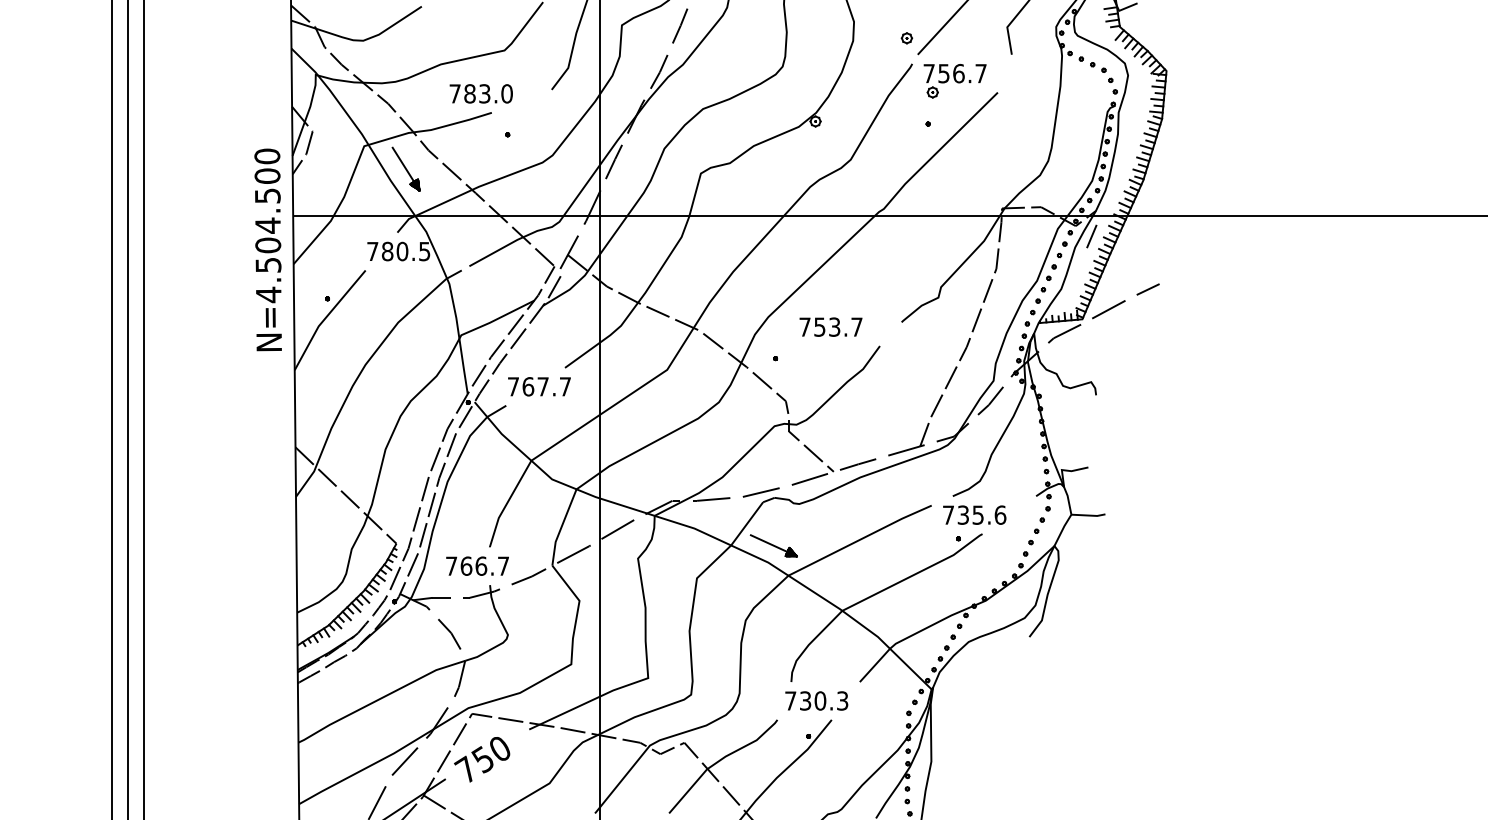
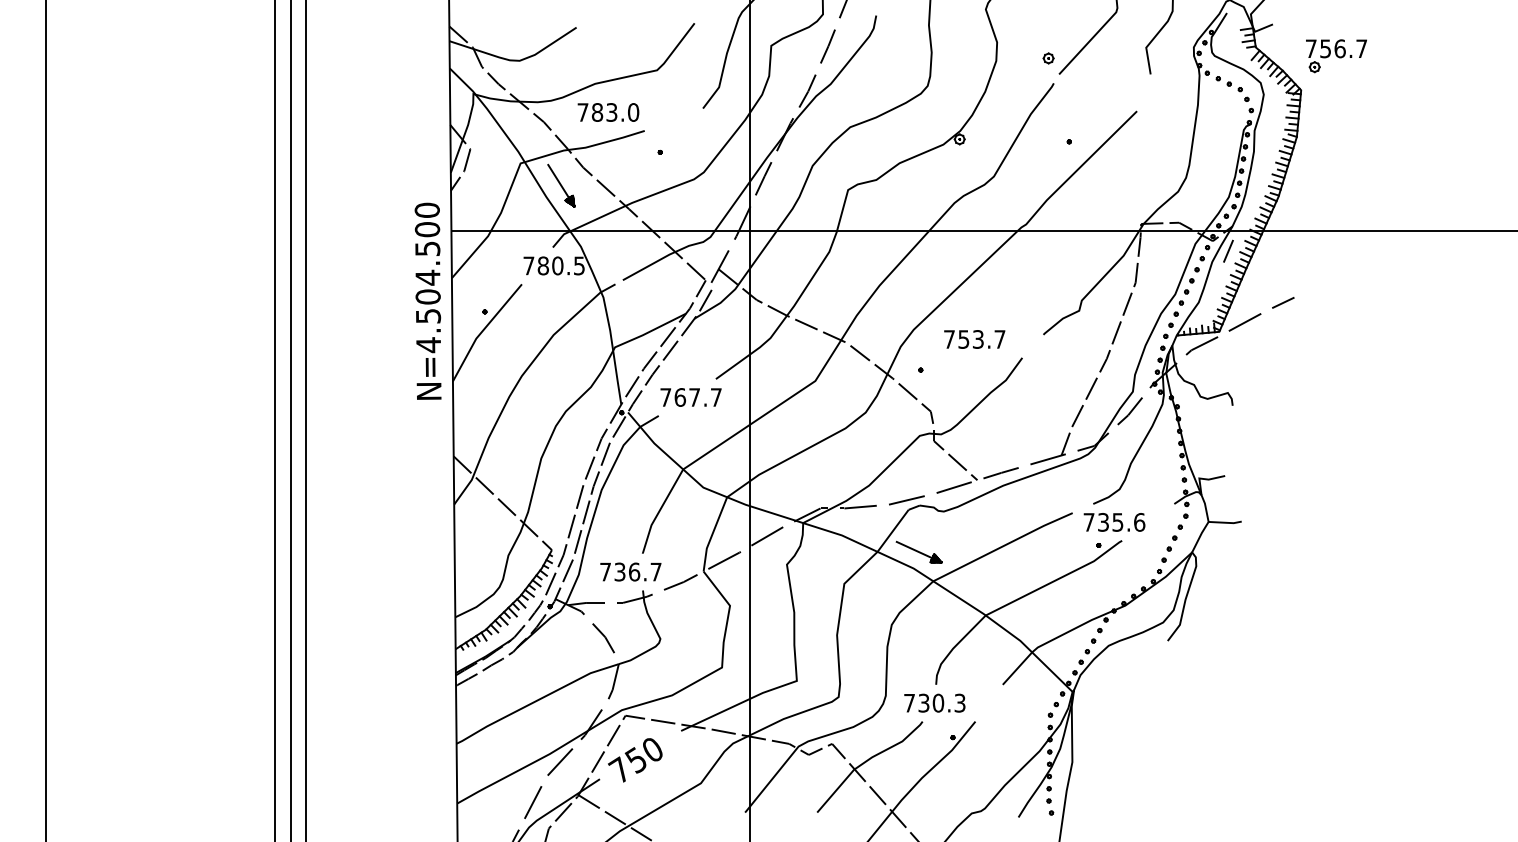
part: (955, 81) -> (1336, 56), moved
text: (481, 93) -> (608, 112), moved
text: (267, 249) -> (427, 300), moved
text: (465, 565) -> (619, 571), 766.7 -> 736.7
text: (816, 700) -> (934, 702), moved

